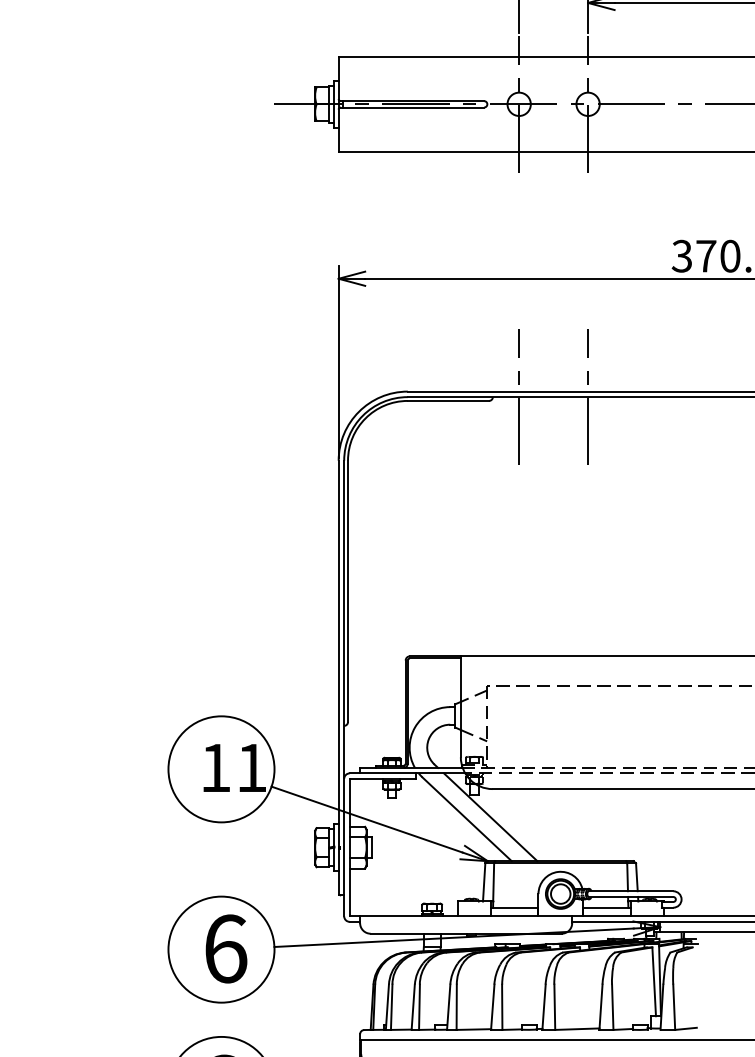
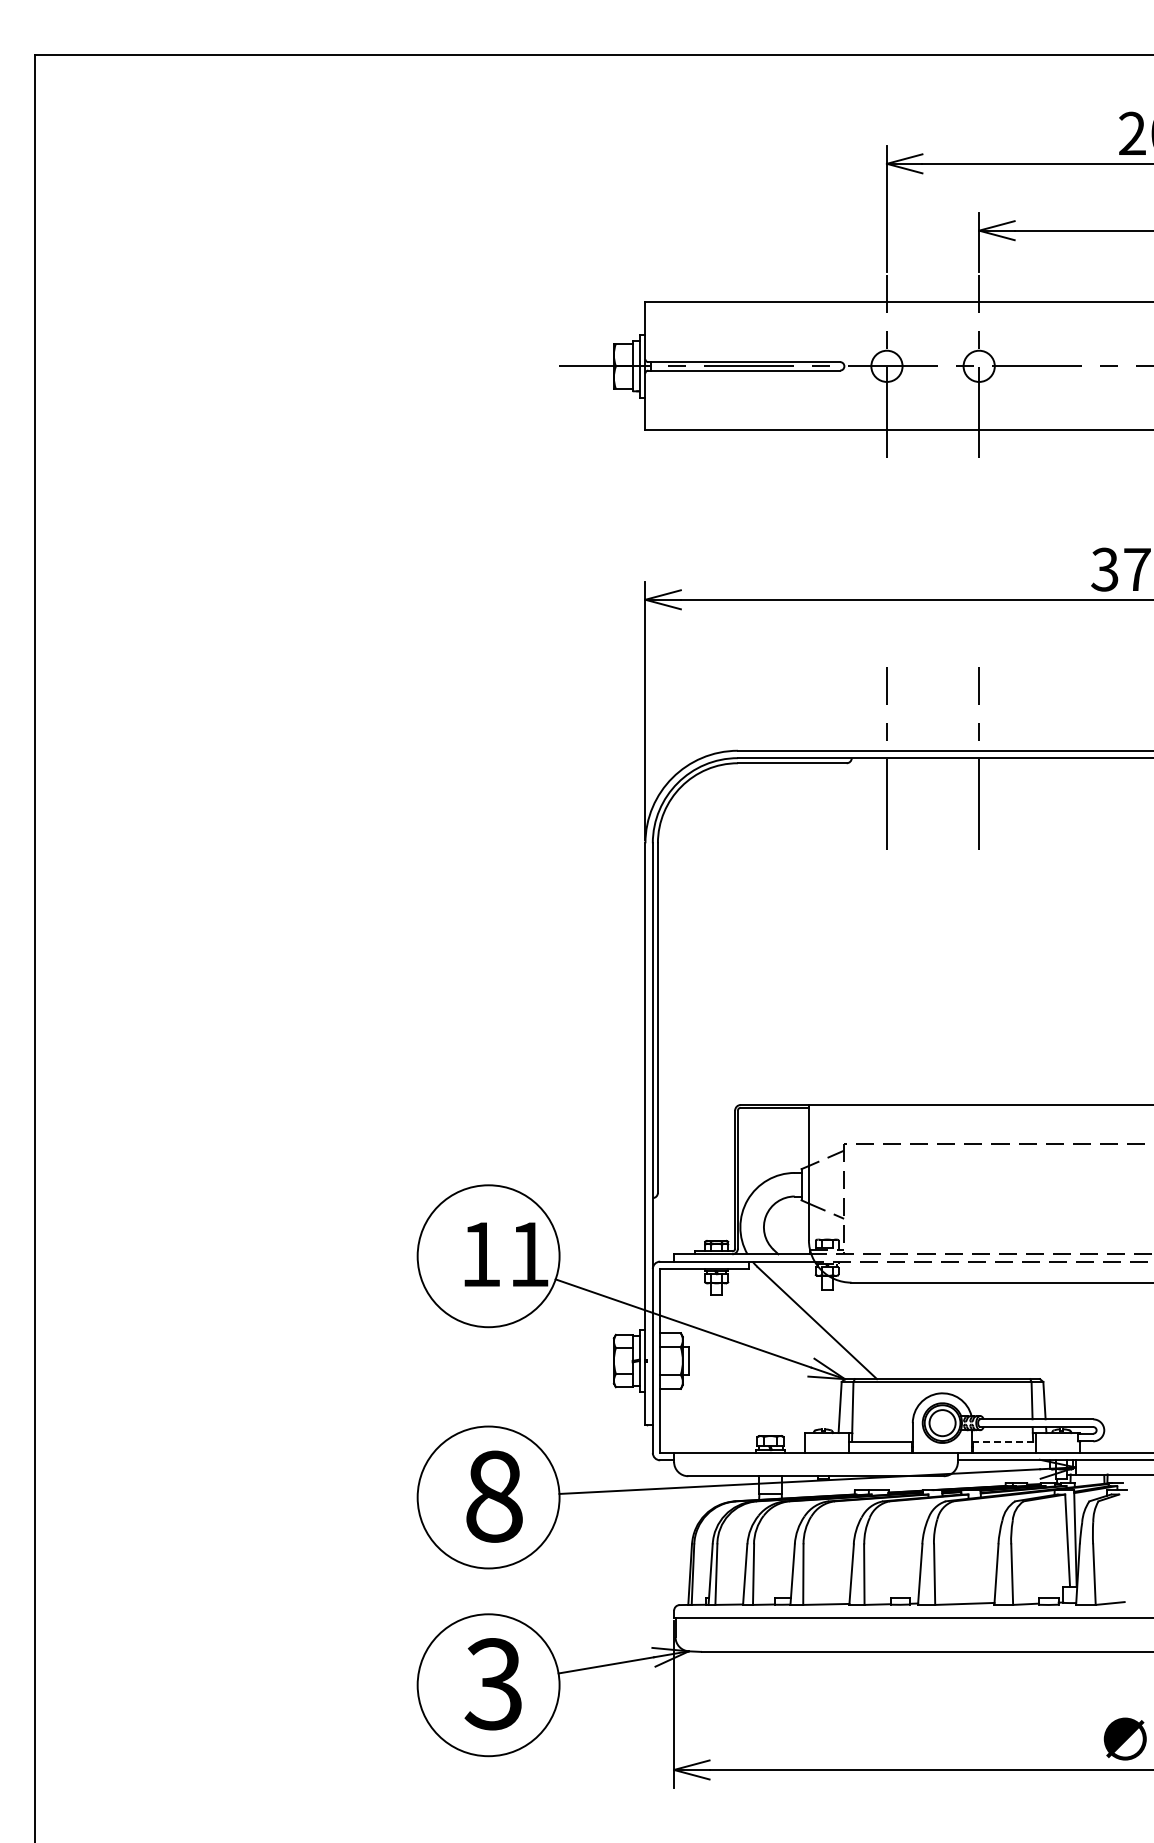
line: (490, 817) -> (848, 1320), removed
line: (607, 907) -> (1004, 1441), solid -> dashed
text: (225, 948) -> (494, 1496), 6 -> 8

